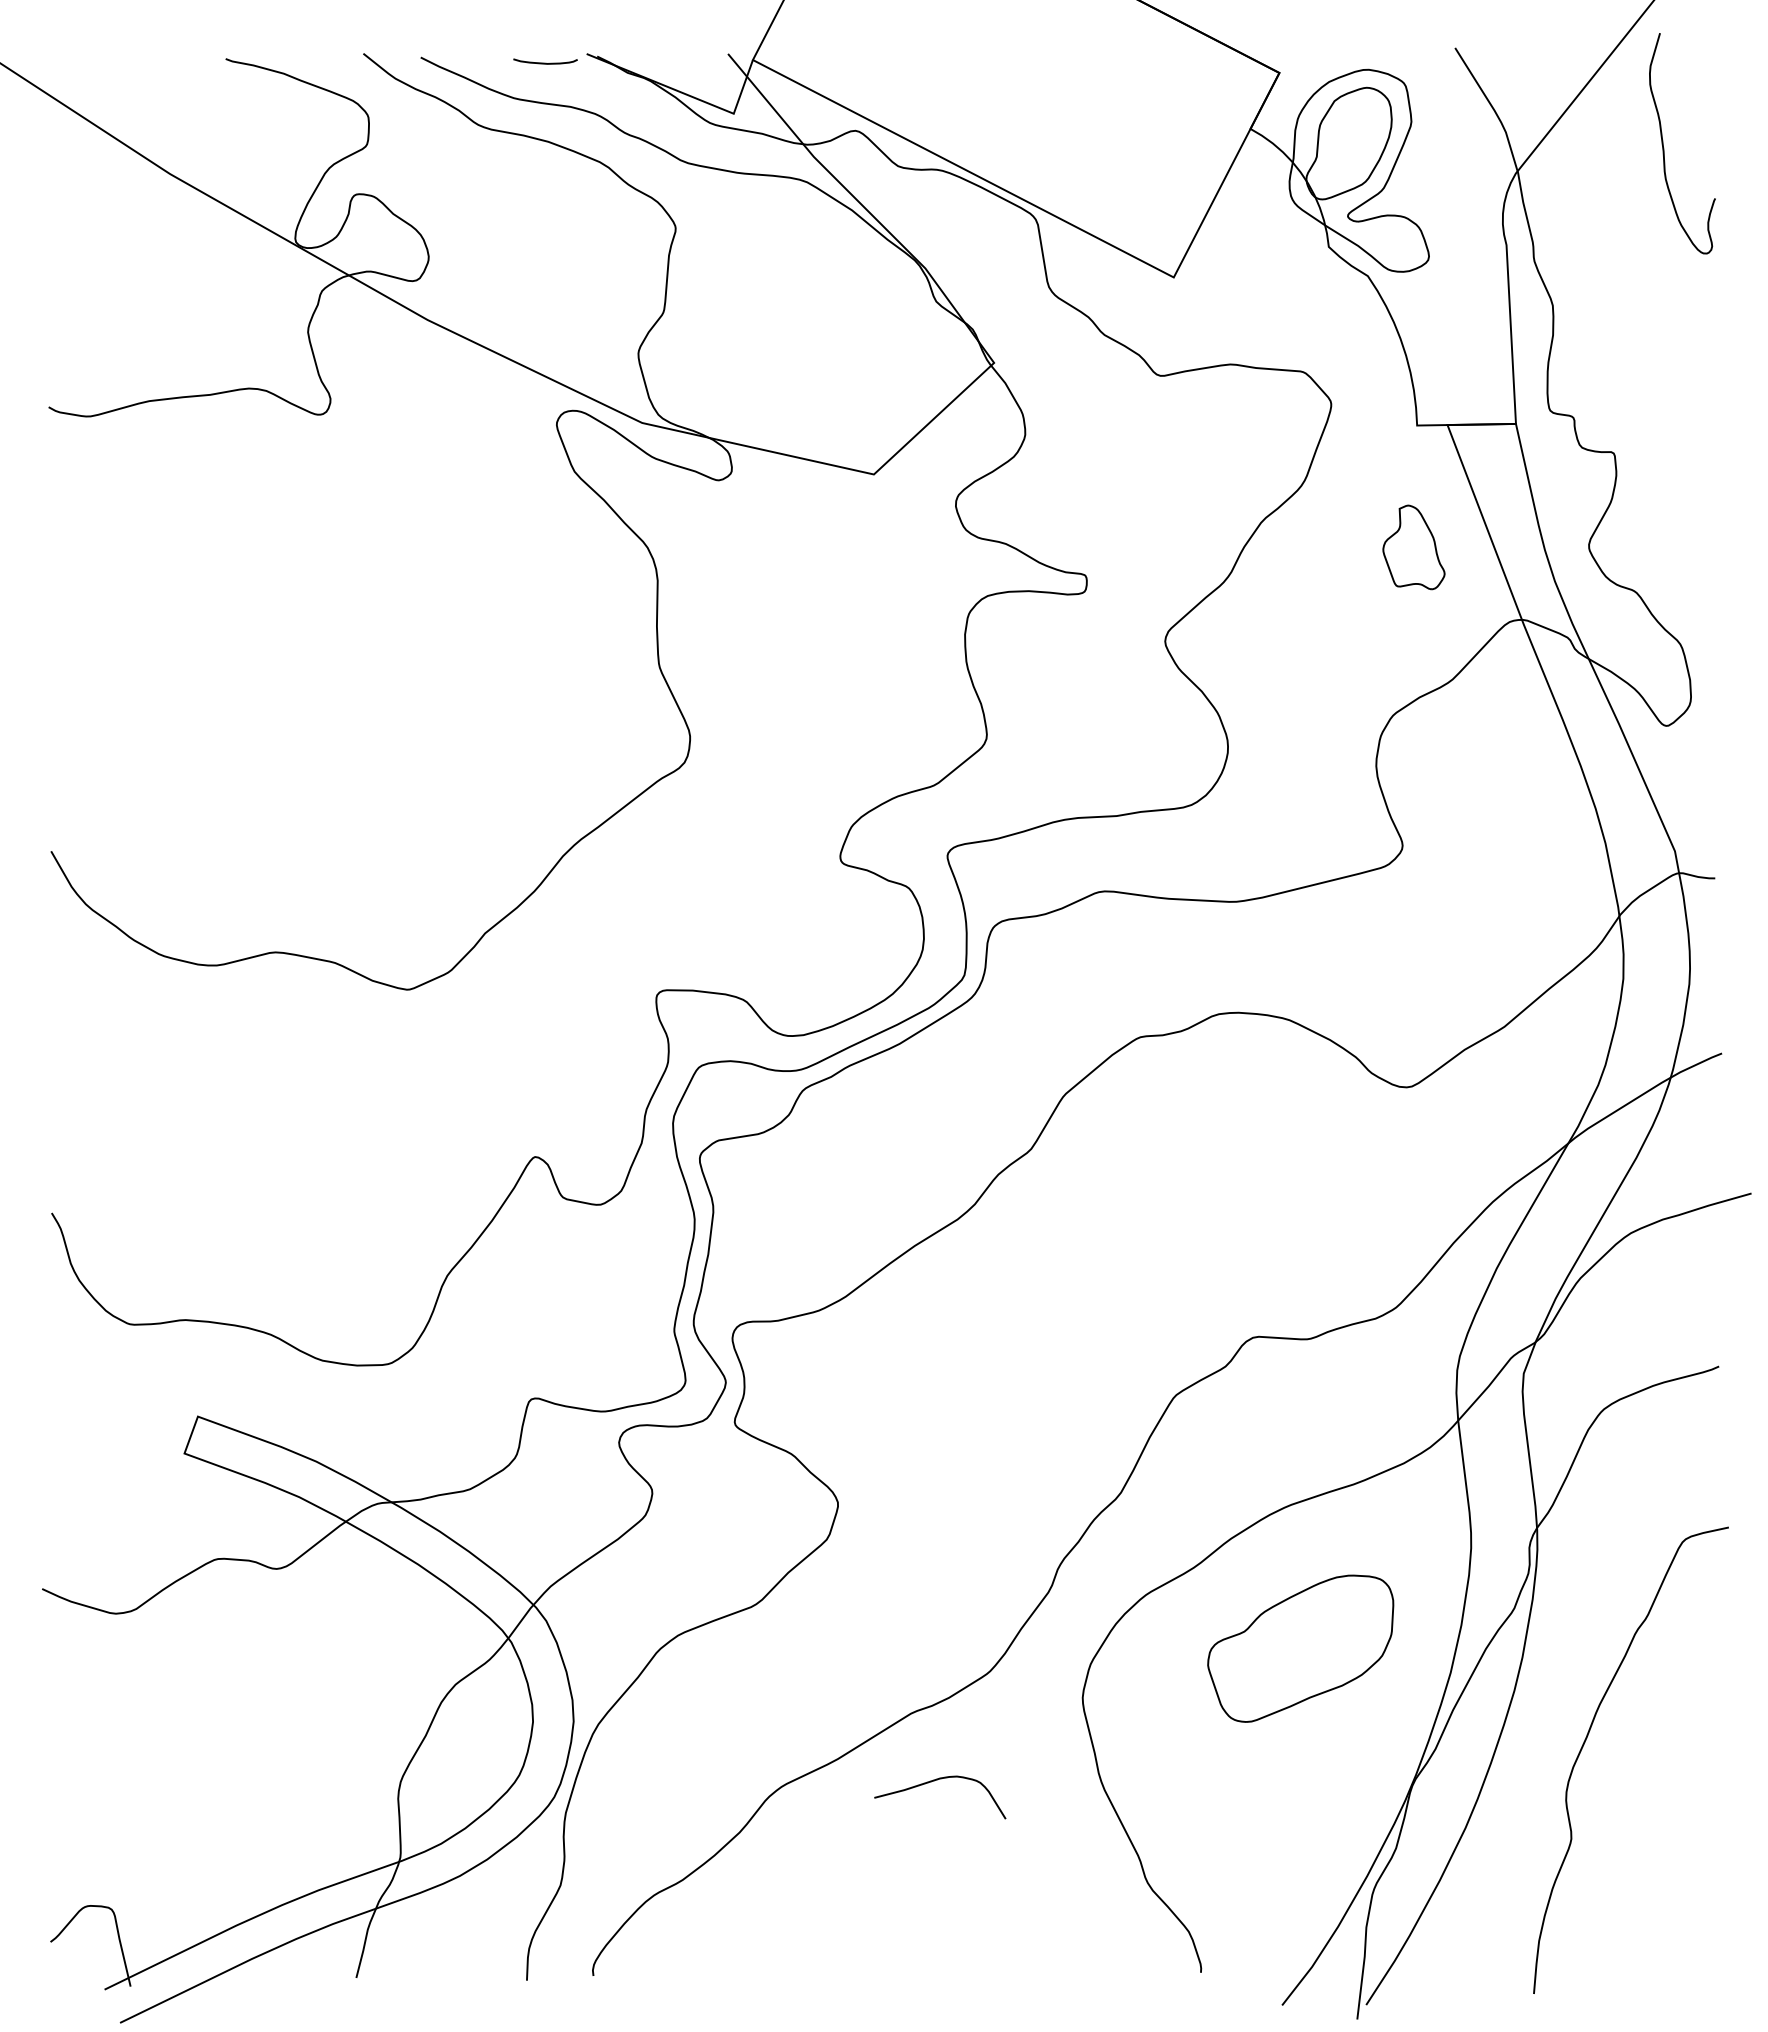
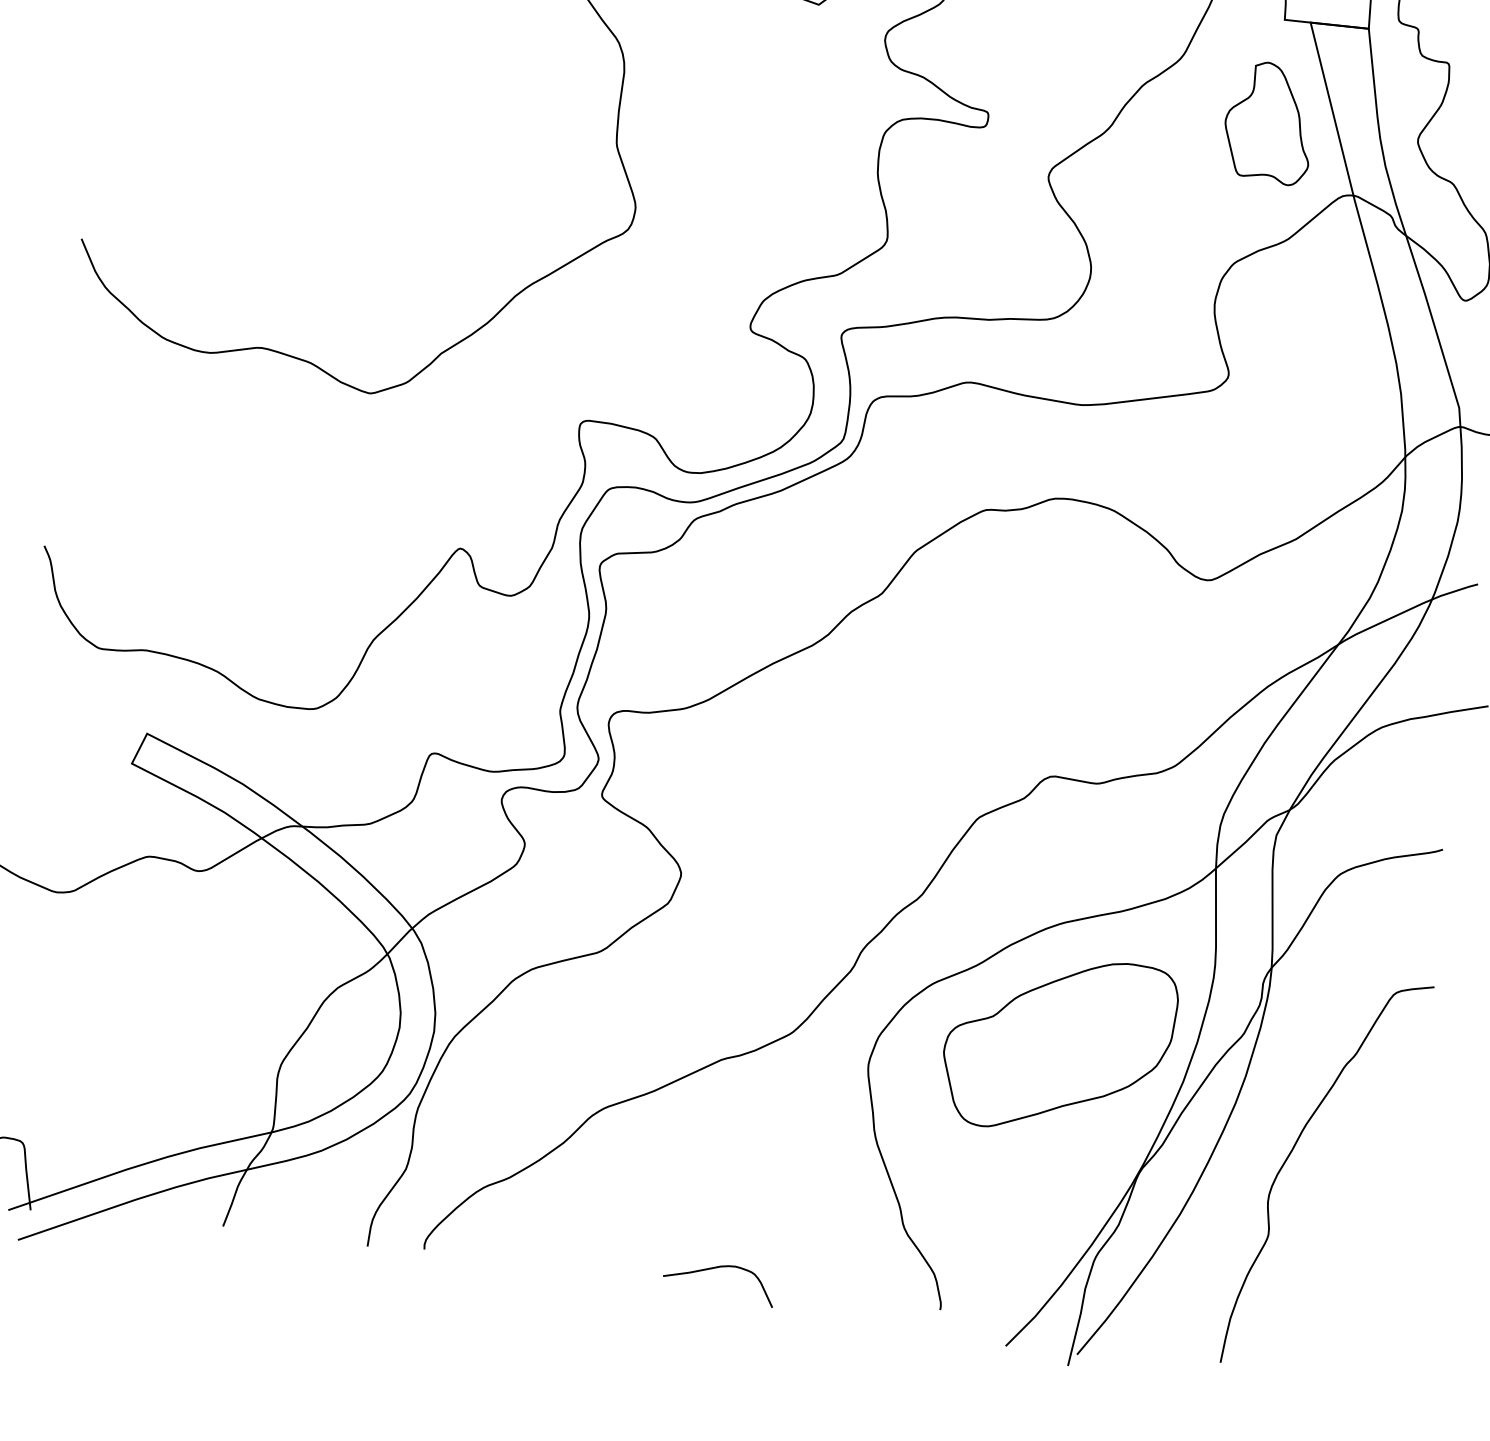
part: (1413, 547) -> (1269, 122), size x1.67
part: (1300, 1648) -> (1058, 1045), size x1.43
curve: (934, 1781) -> (715, 1268), moved

